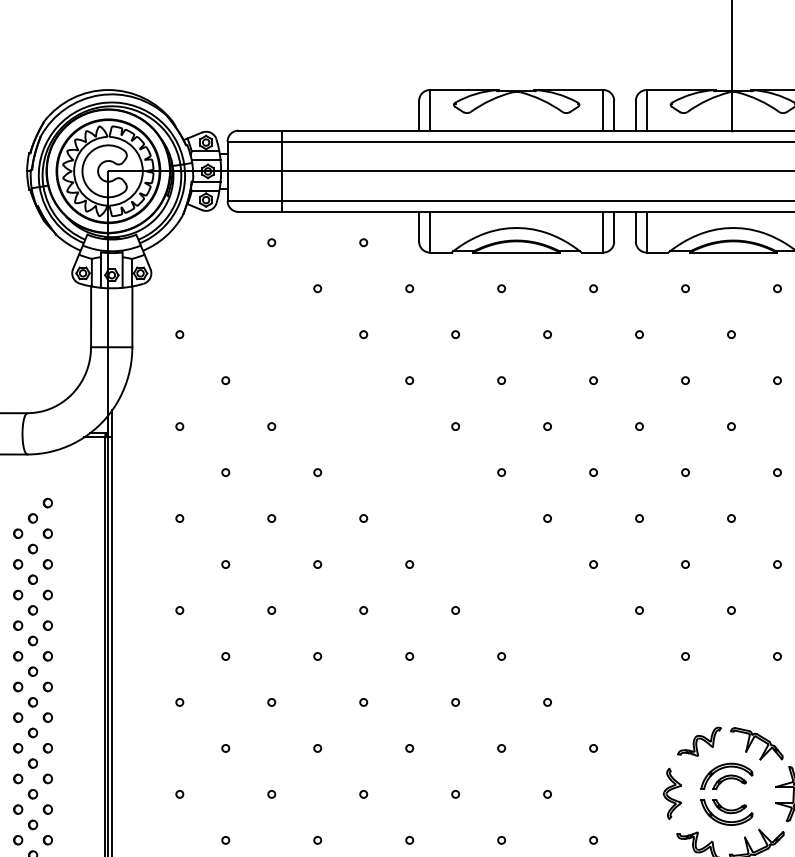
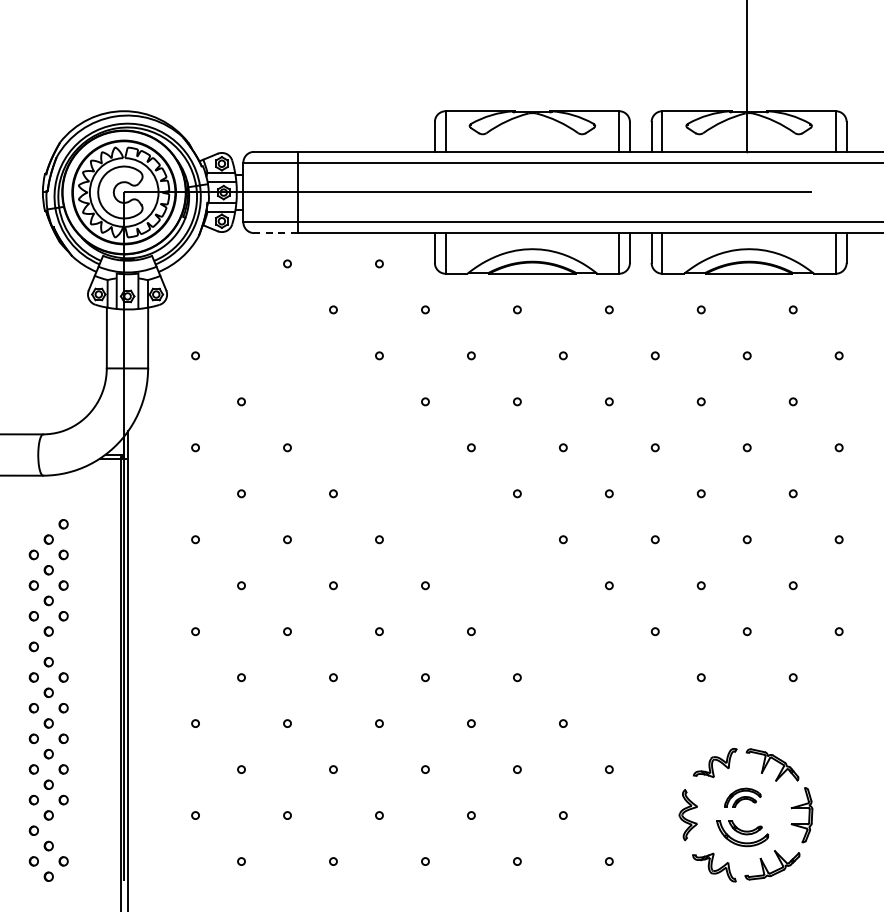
line: (259, 212) -> (275, 233), solid -> dashed
part: (47, 625) -> (63, 646), removed
part: (726, 776) -> (742, 797), size x0.7
part: (47, 809) -> (63, 830), removed

